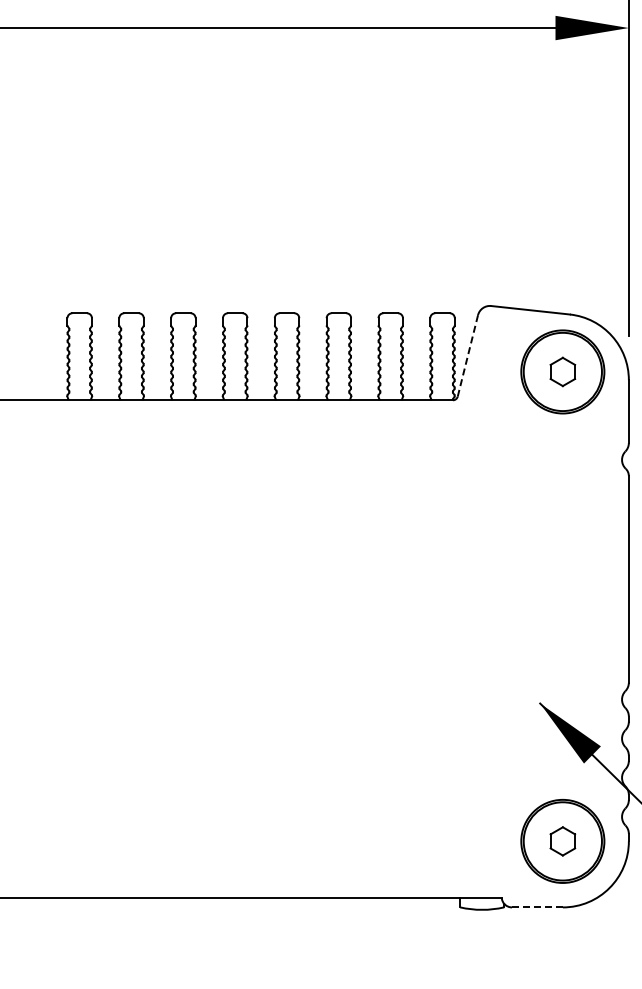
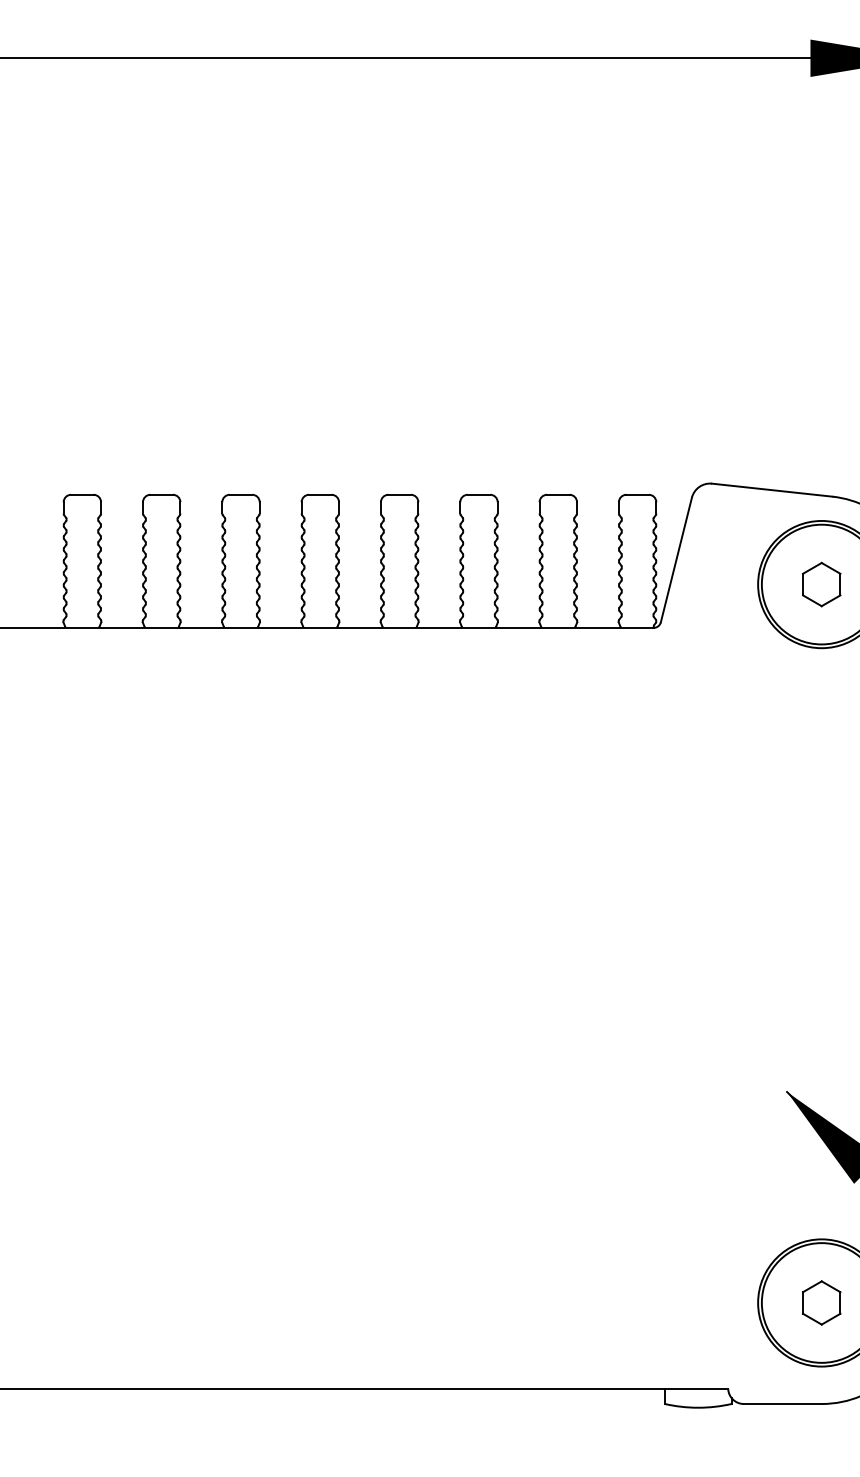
line: (467, 355) -> (675, 559), dashed -> solid
line: (537, 907) -> (782, 1404), dashed -> solid

